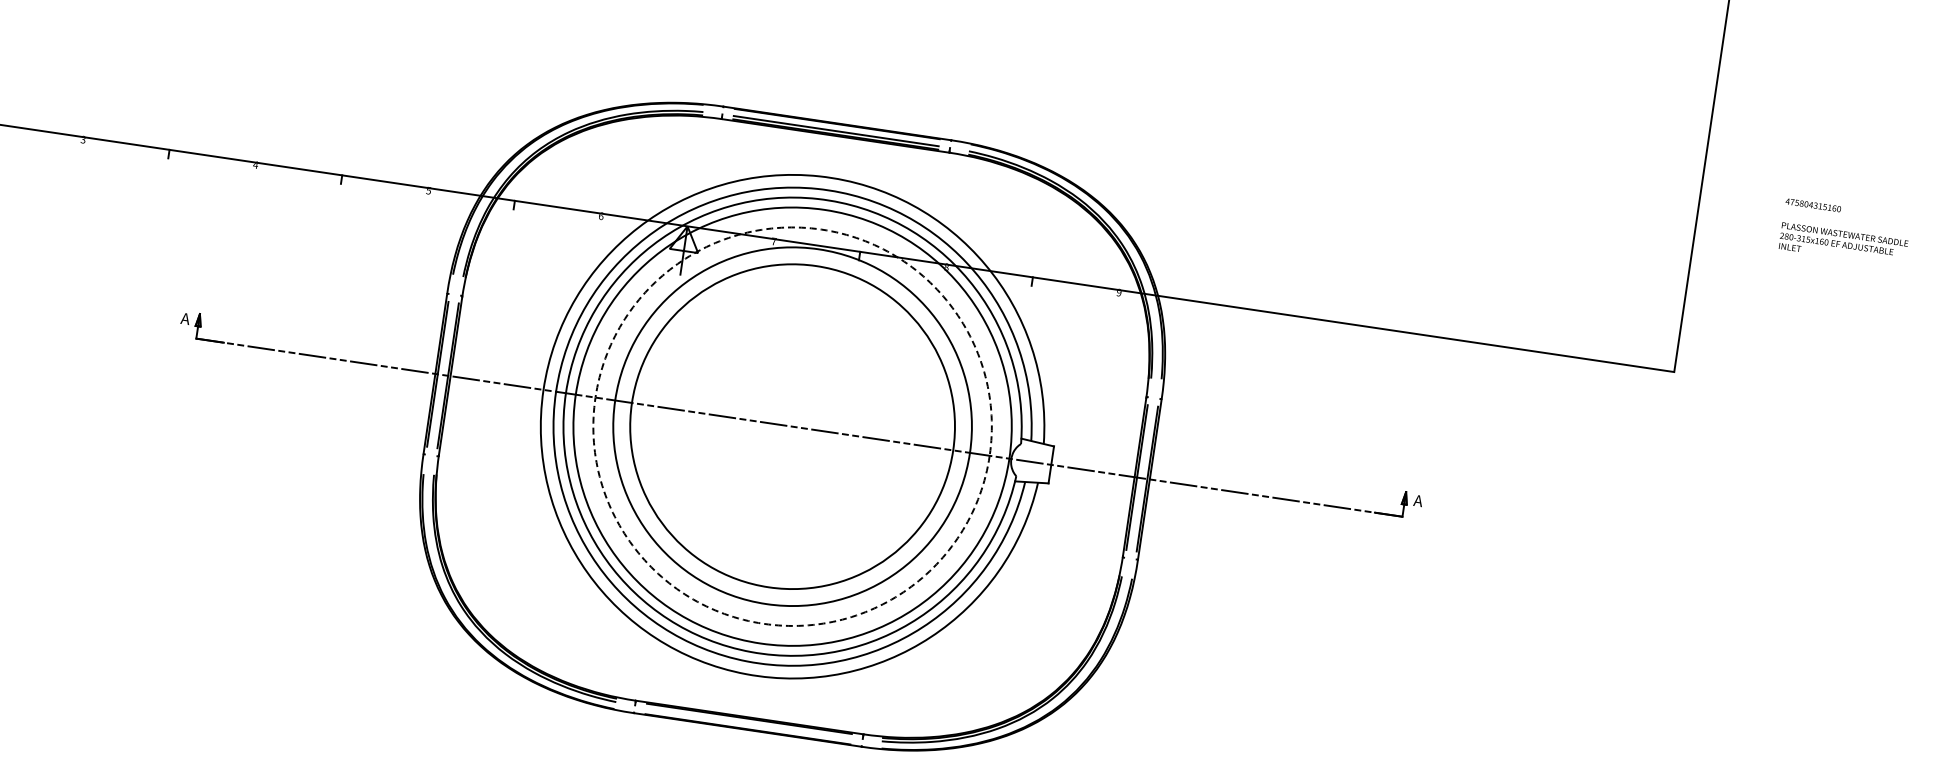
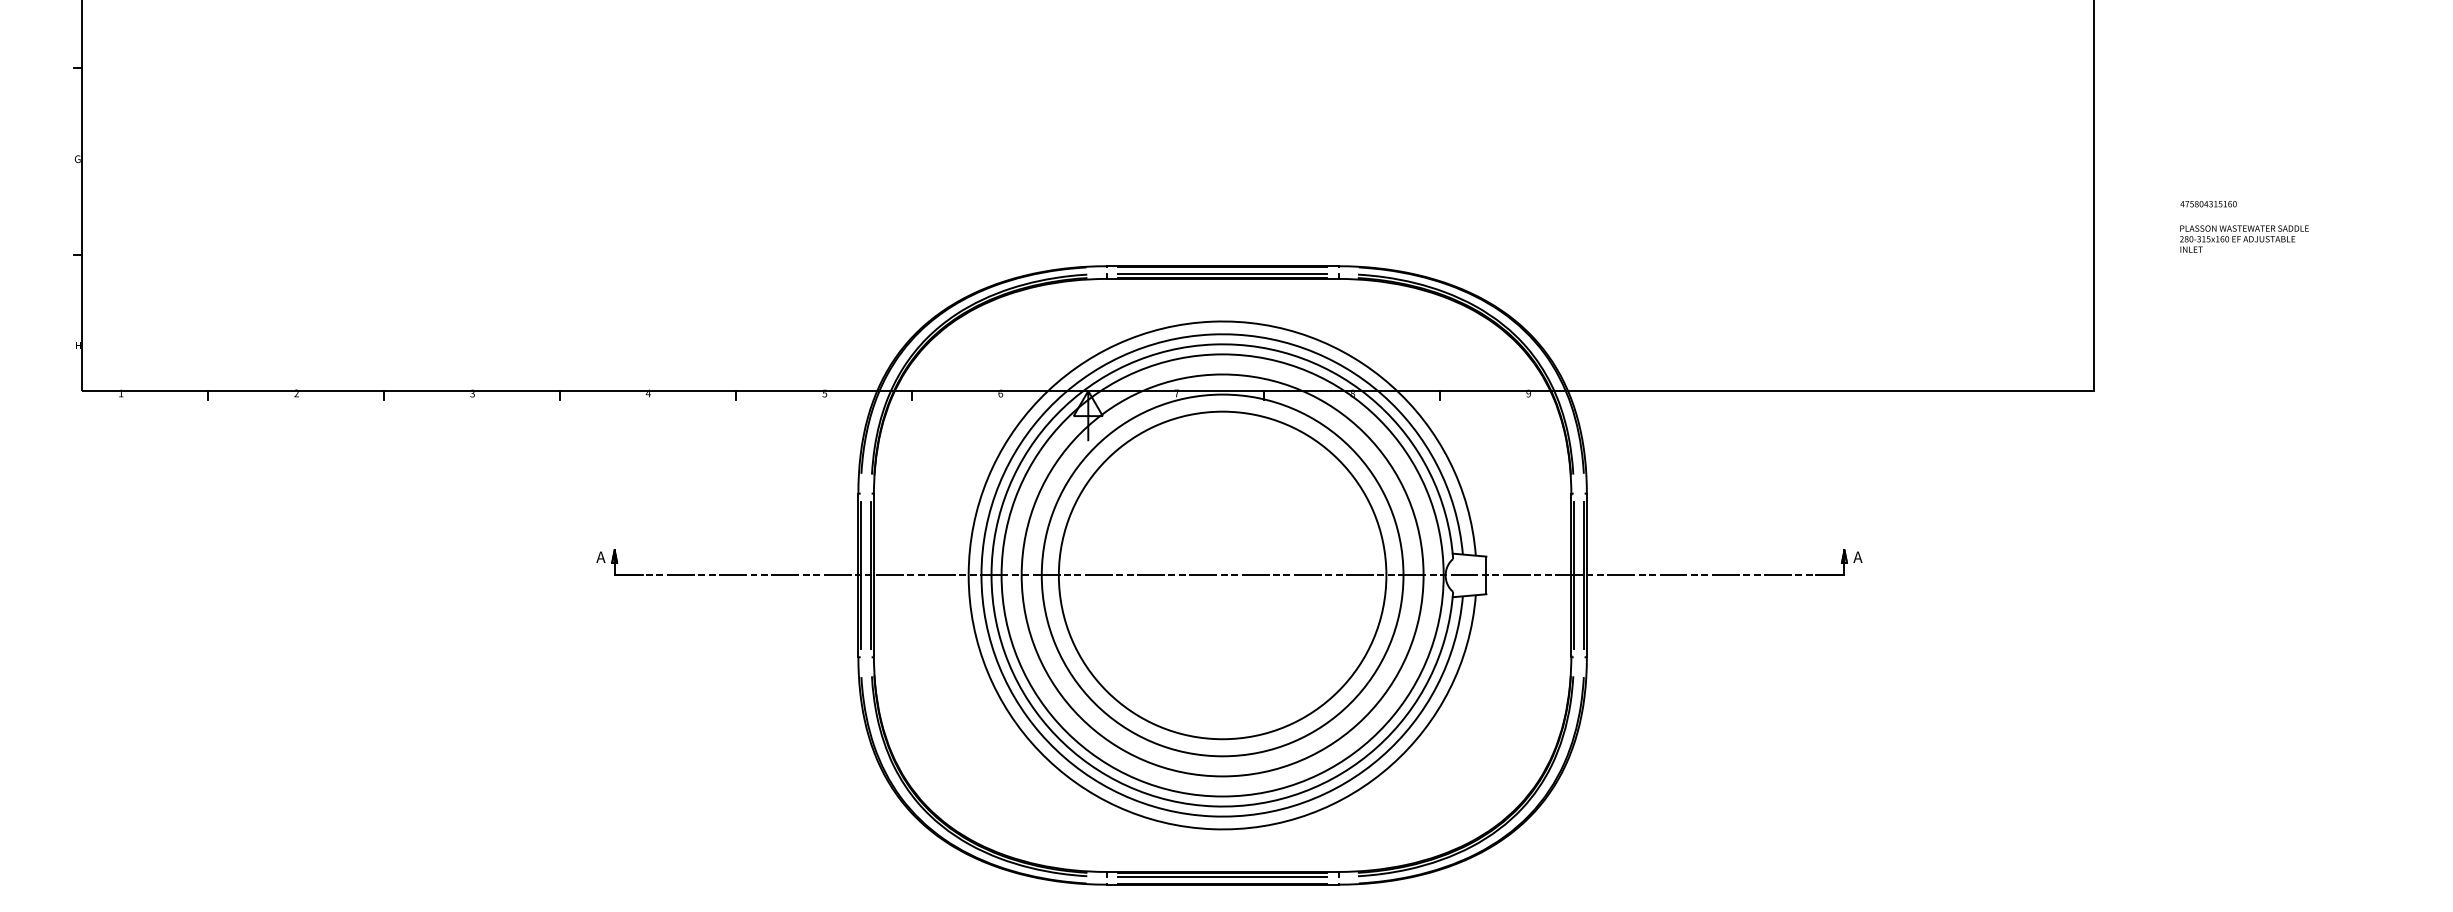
circle: (792, 426) -> (1222, 575), dashed -> solid
line: (748, 721) -> (1222, 876), added

